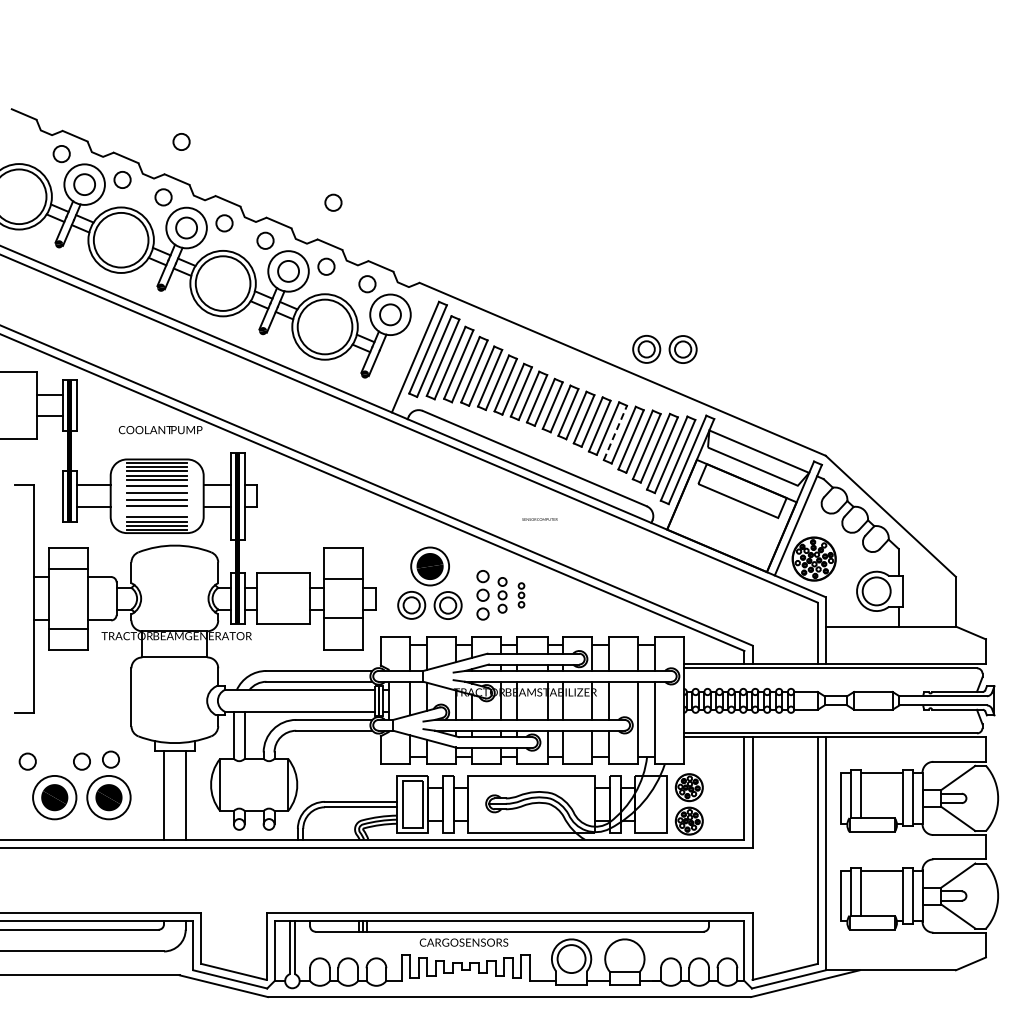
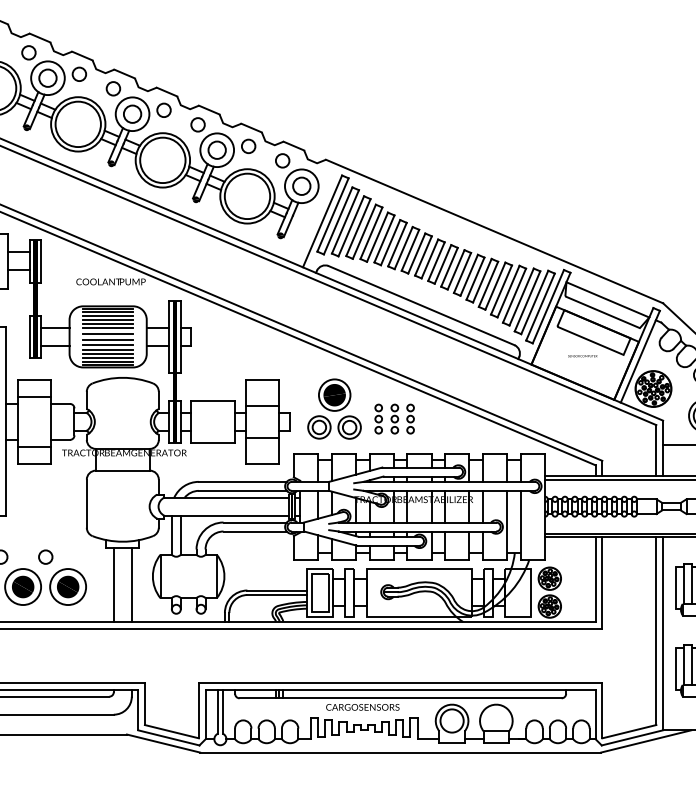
circle: (181, 141) -> (128, 42), removed
circle: (333, 202) -> (254, 93), removed
part: (664, 349) -> (529, 215), removed
line: (615, 432) -> (488, 283), dashed -> solid
line: (156, 512) -> (107, 350), added
text: (539, 519) -> (582, 356), moved
part: (483, 595) -> (379, 419), size x0.71
part: (521, 595) -> (410, 419), size x1.43
circle: (110, 759) -> (69, 555), removed

